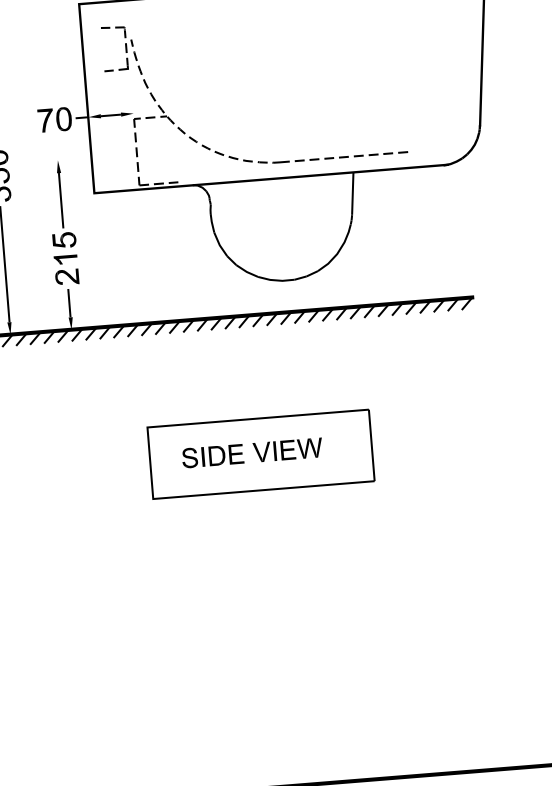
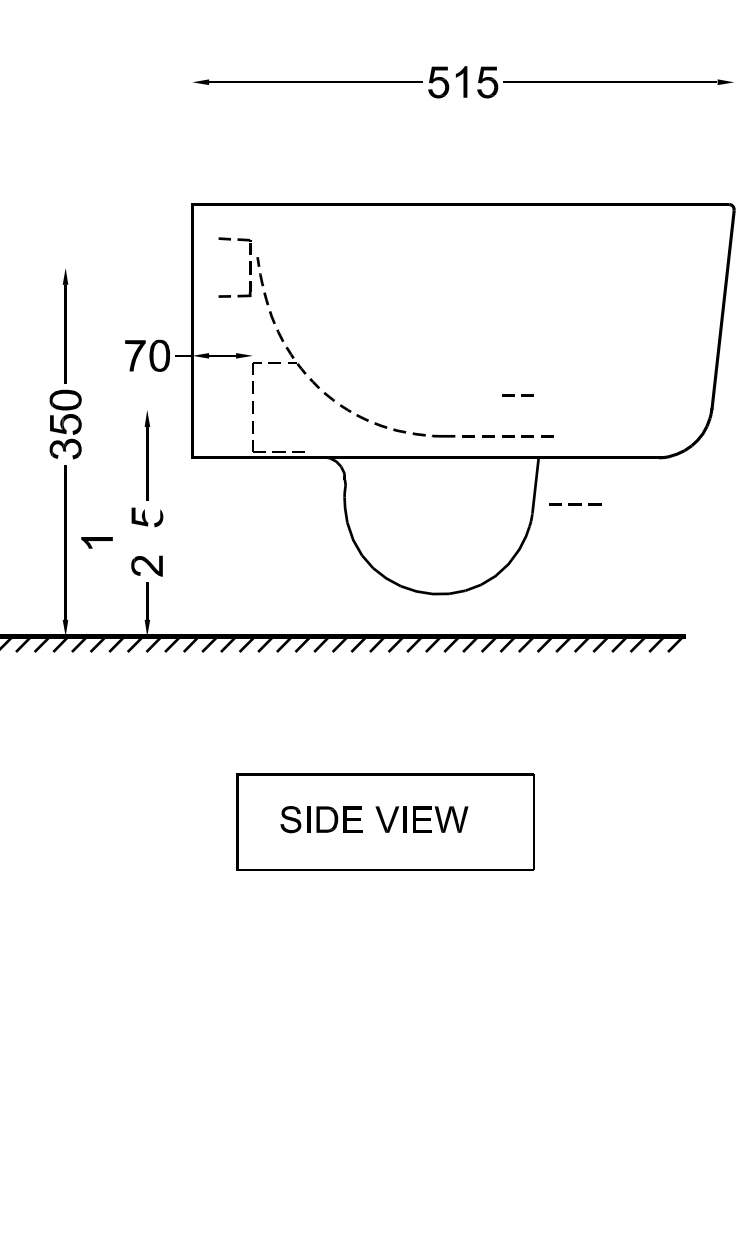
line: (331, 127) -> (514, 395), added
line: (388, 153) -> (575, 504), moved
fill: (67, 236) -> (152, 511), removed
part: (65, 259) -> (96, 542), moved

